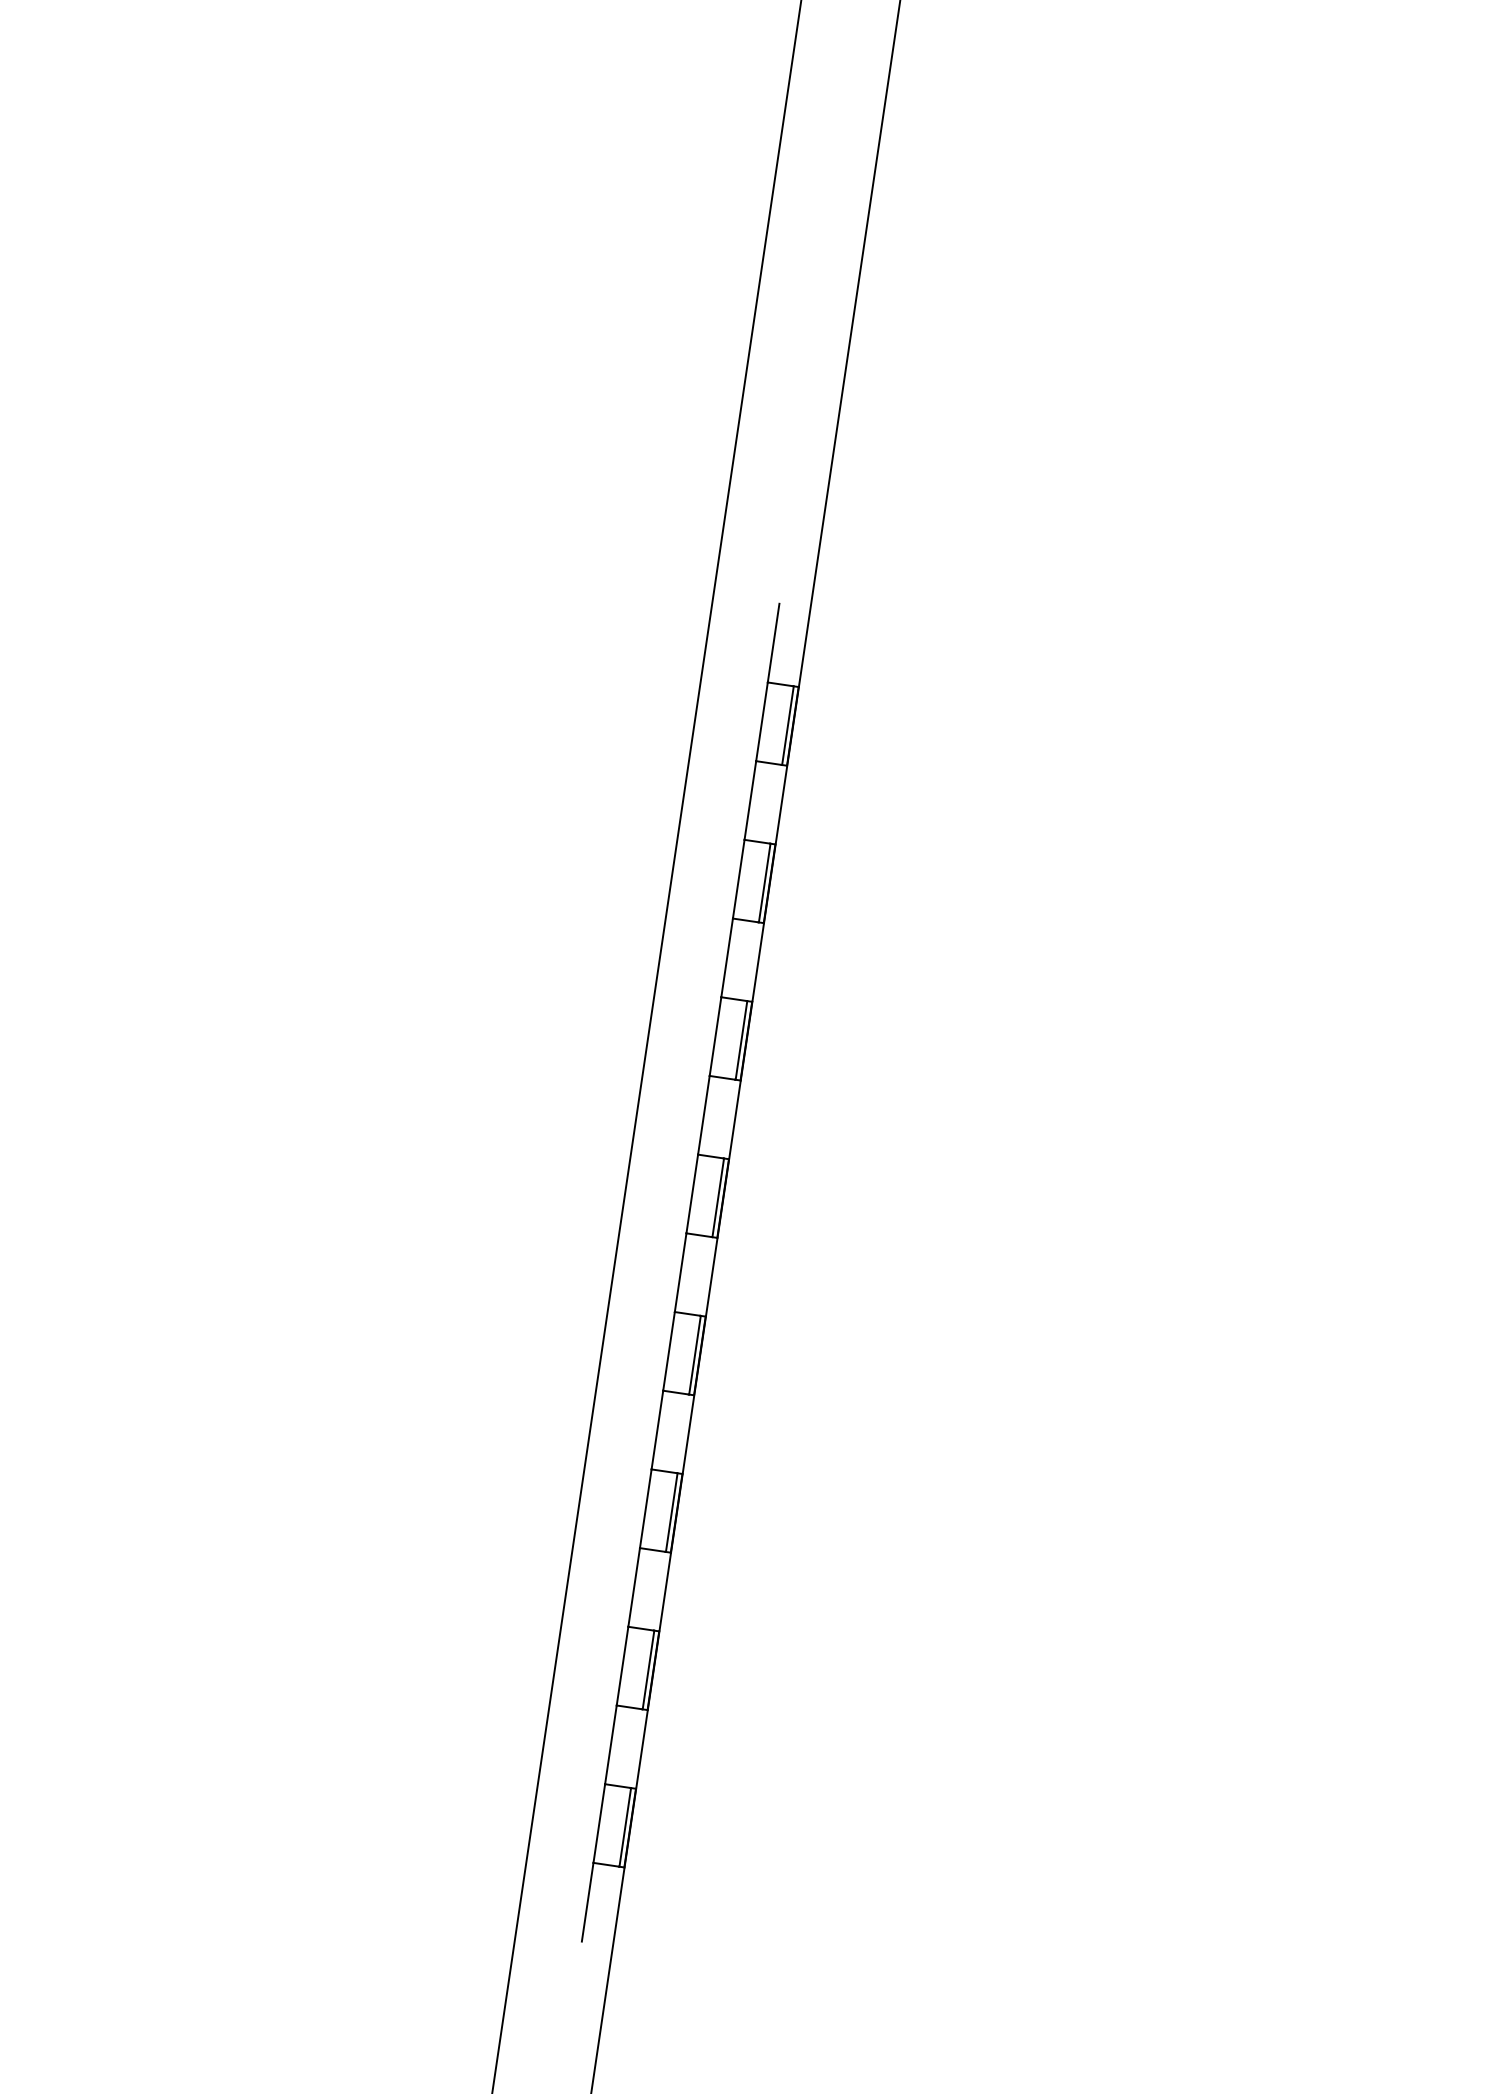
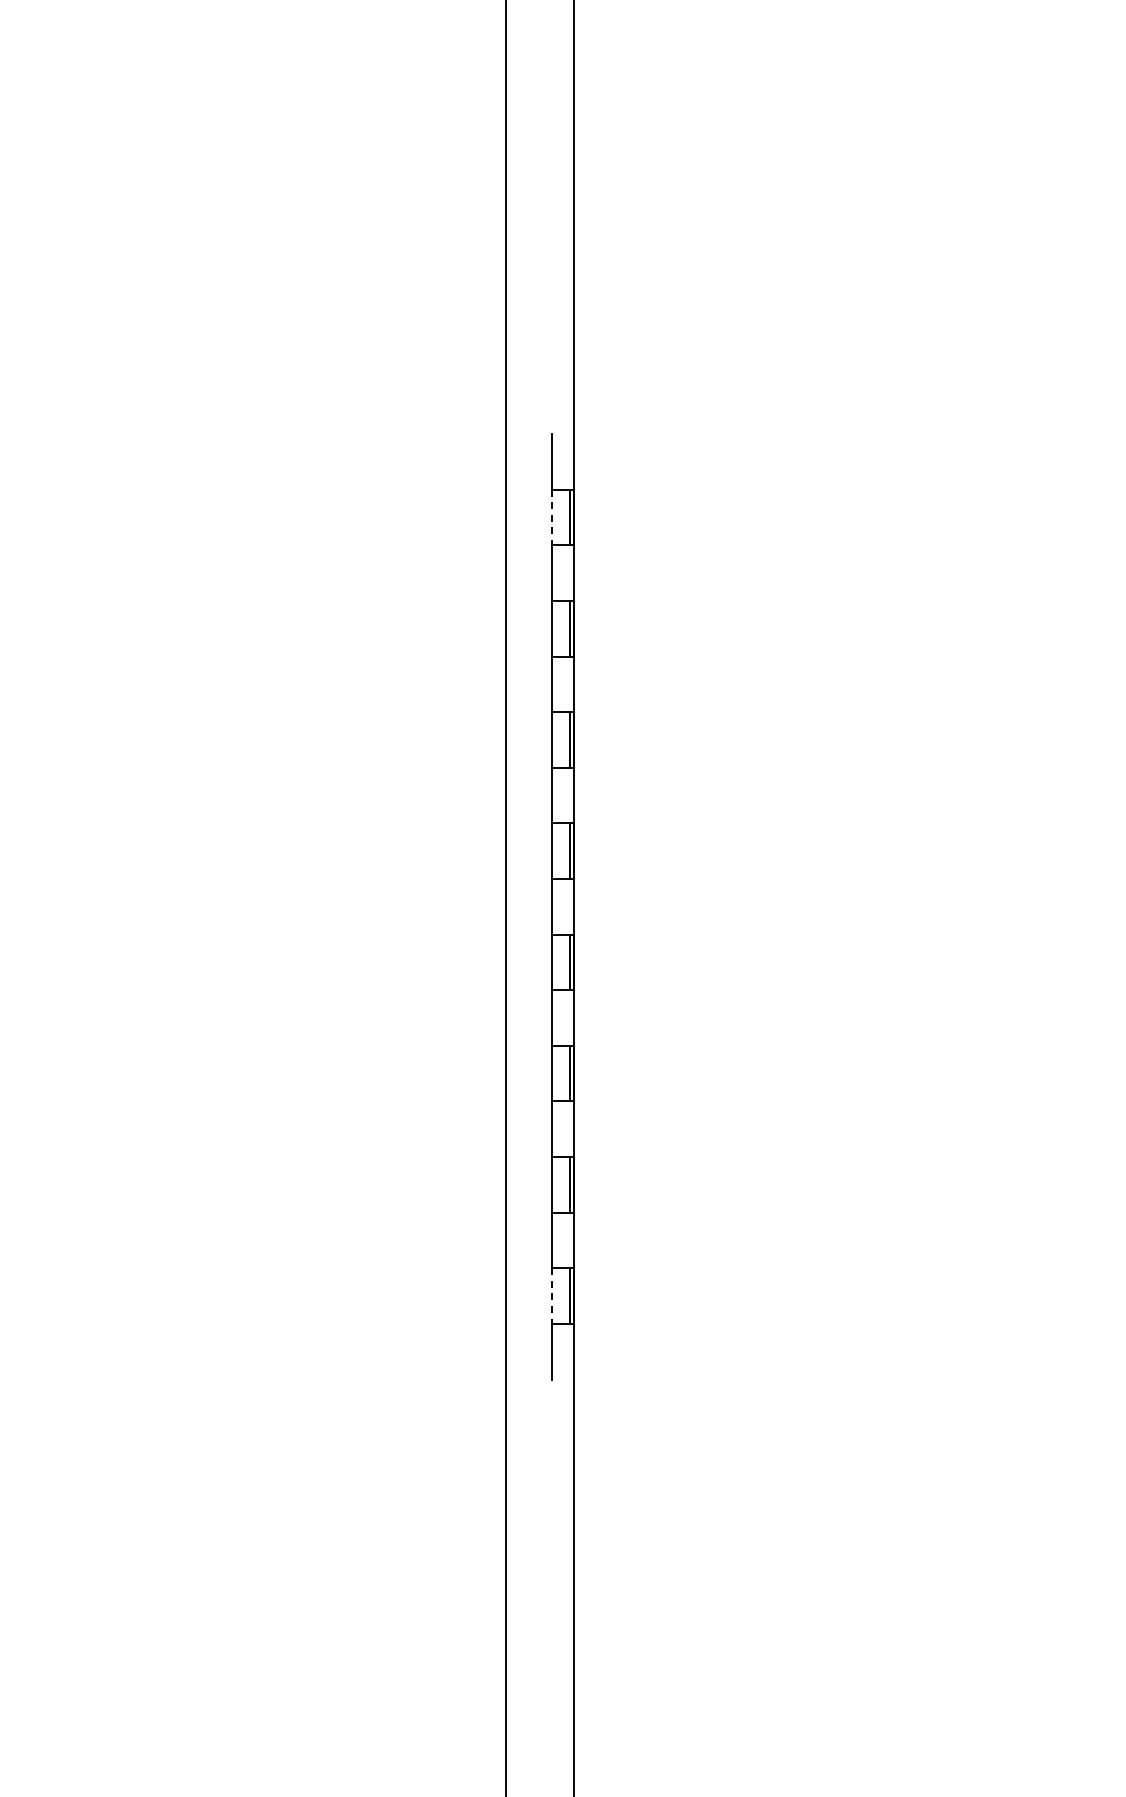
line: (762, 721) -> (552, 517), solid -> dashed
line: (599, 1824) -> (552, 1296), solid -> dashed

